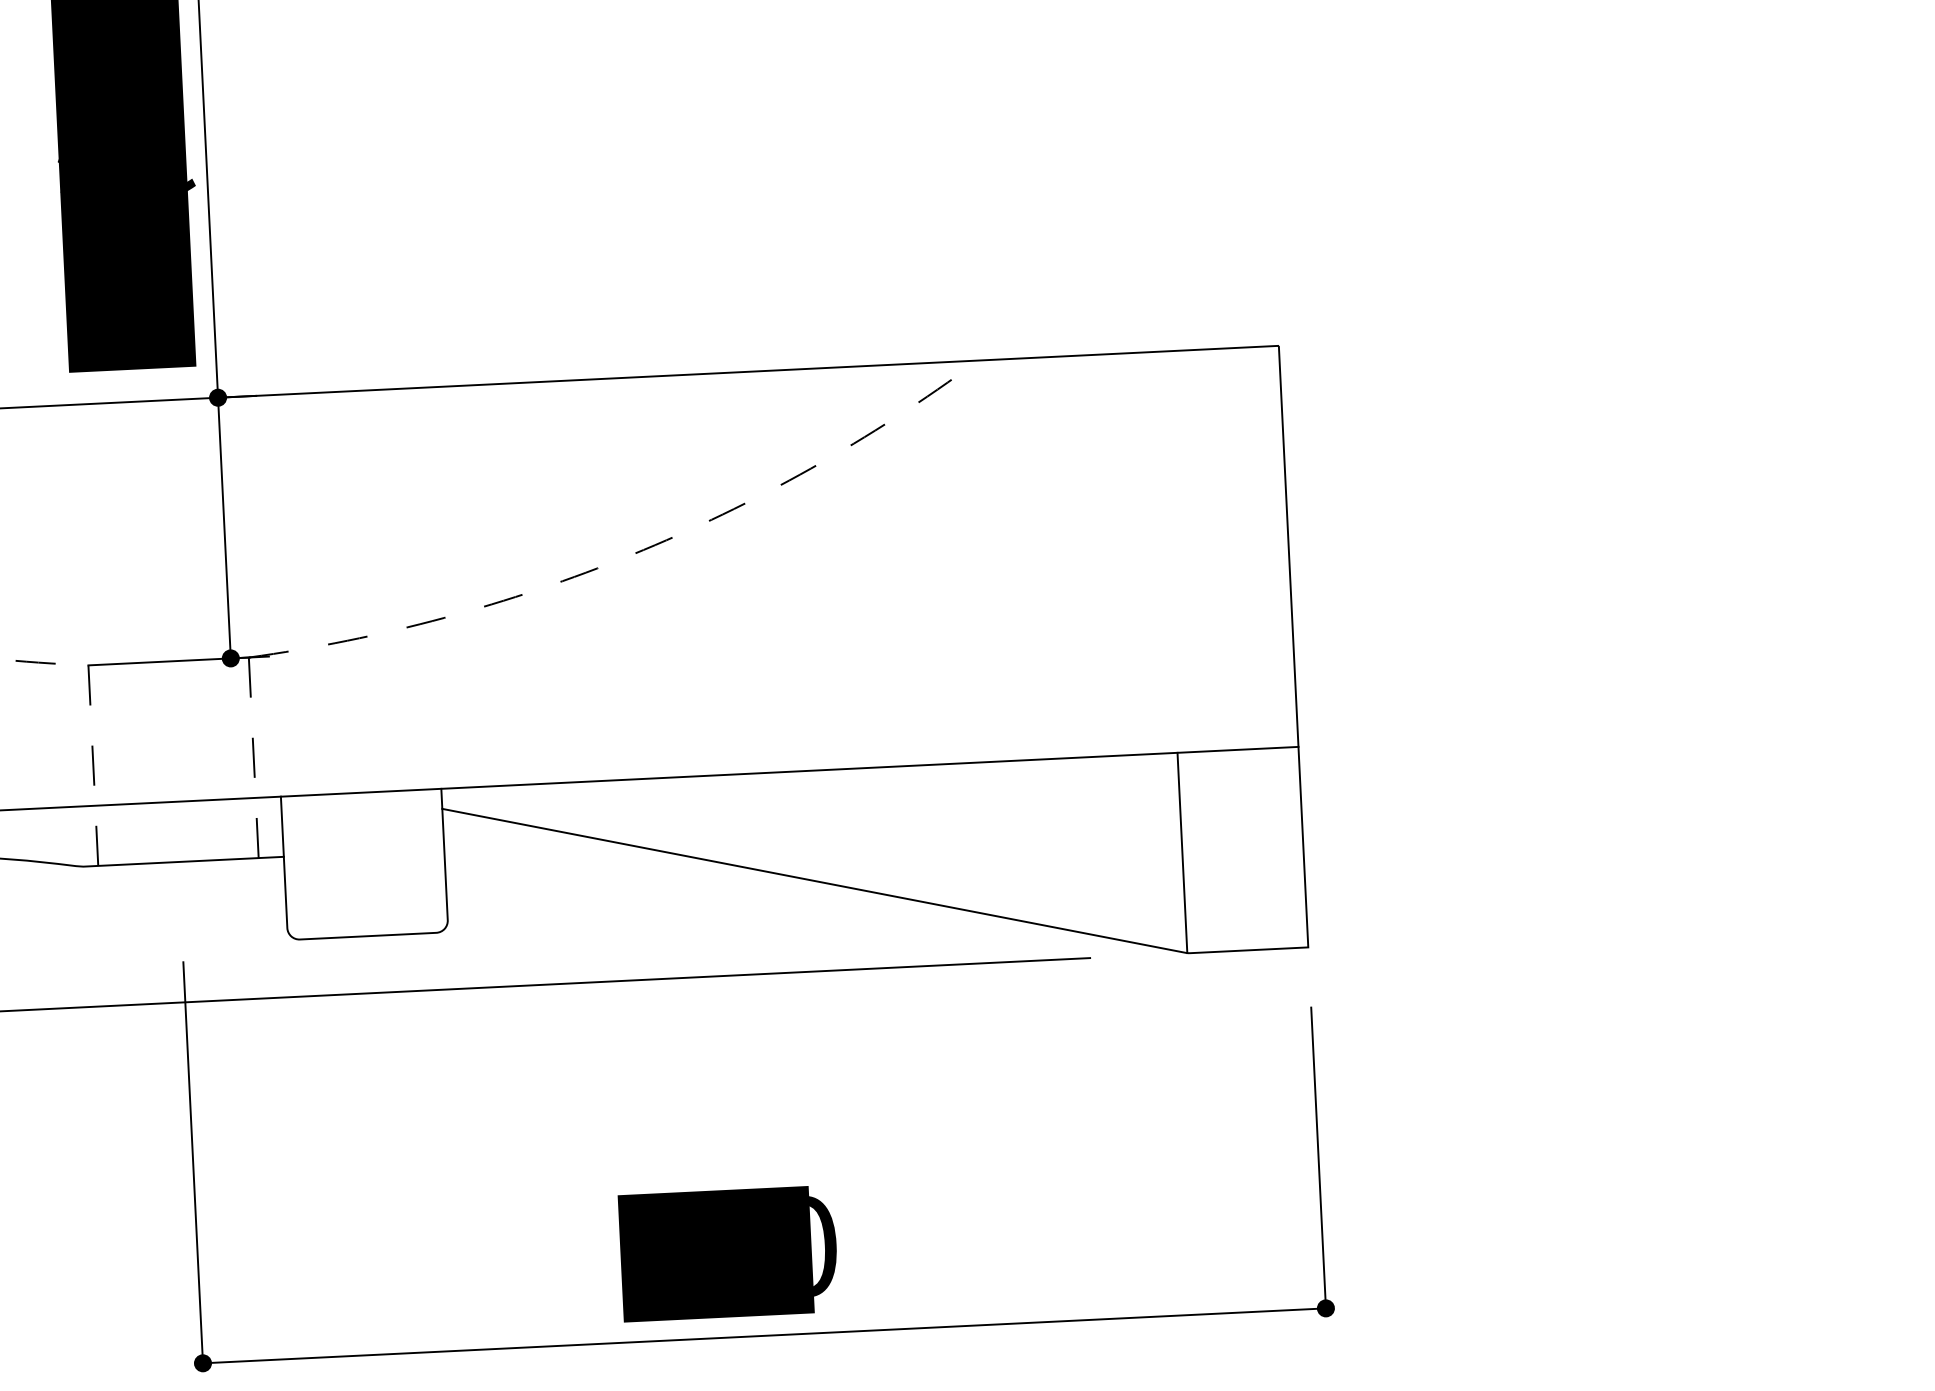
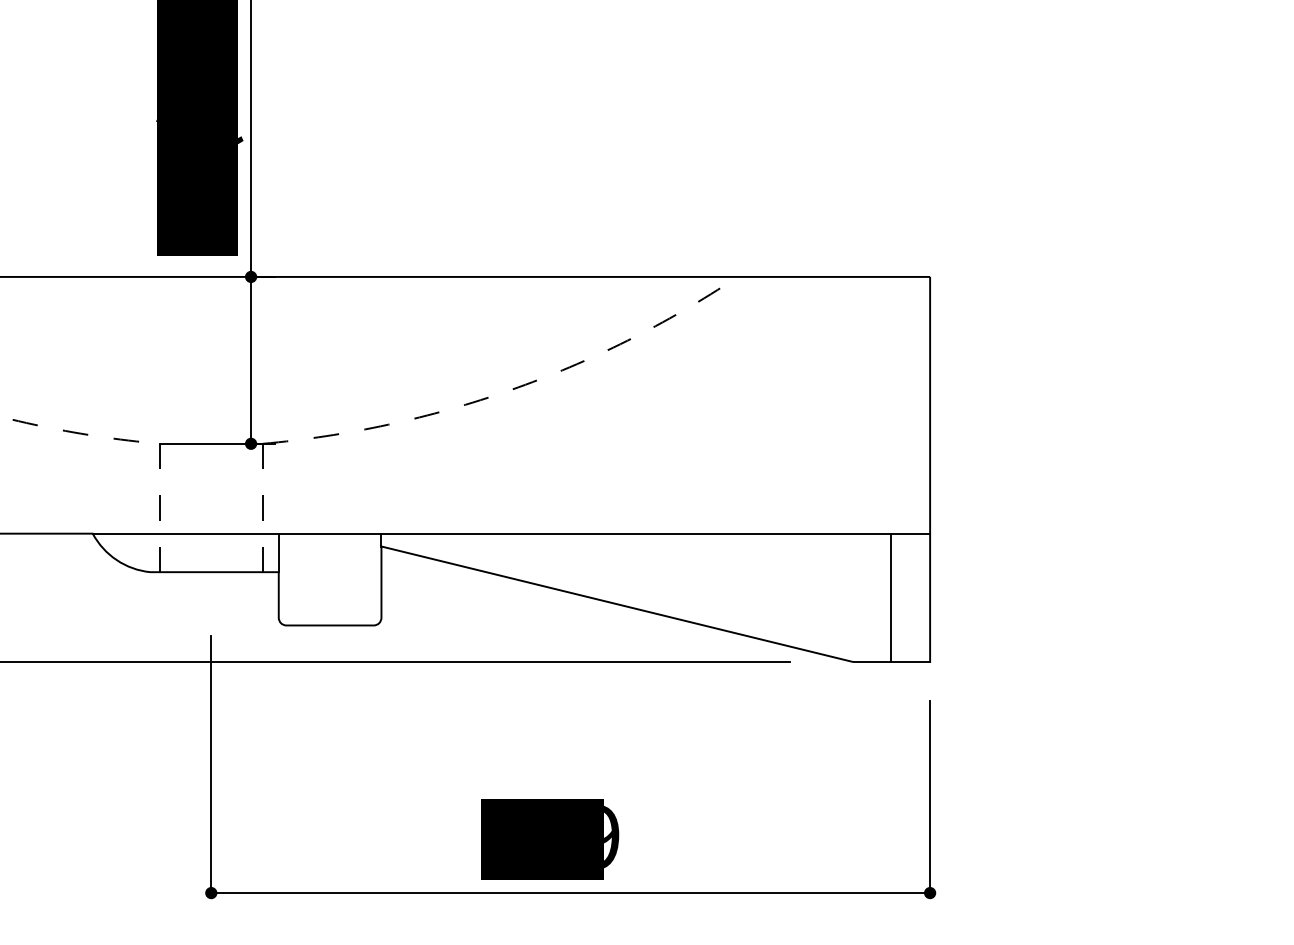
line: (1182, 852) -> (890, 597), moved
text: (823, 1245) -> (611, 837), 280 -> 259

